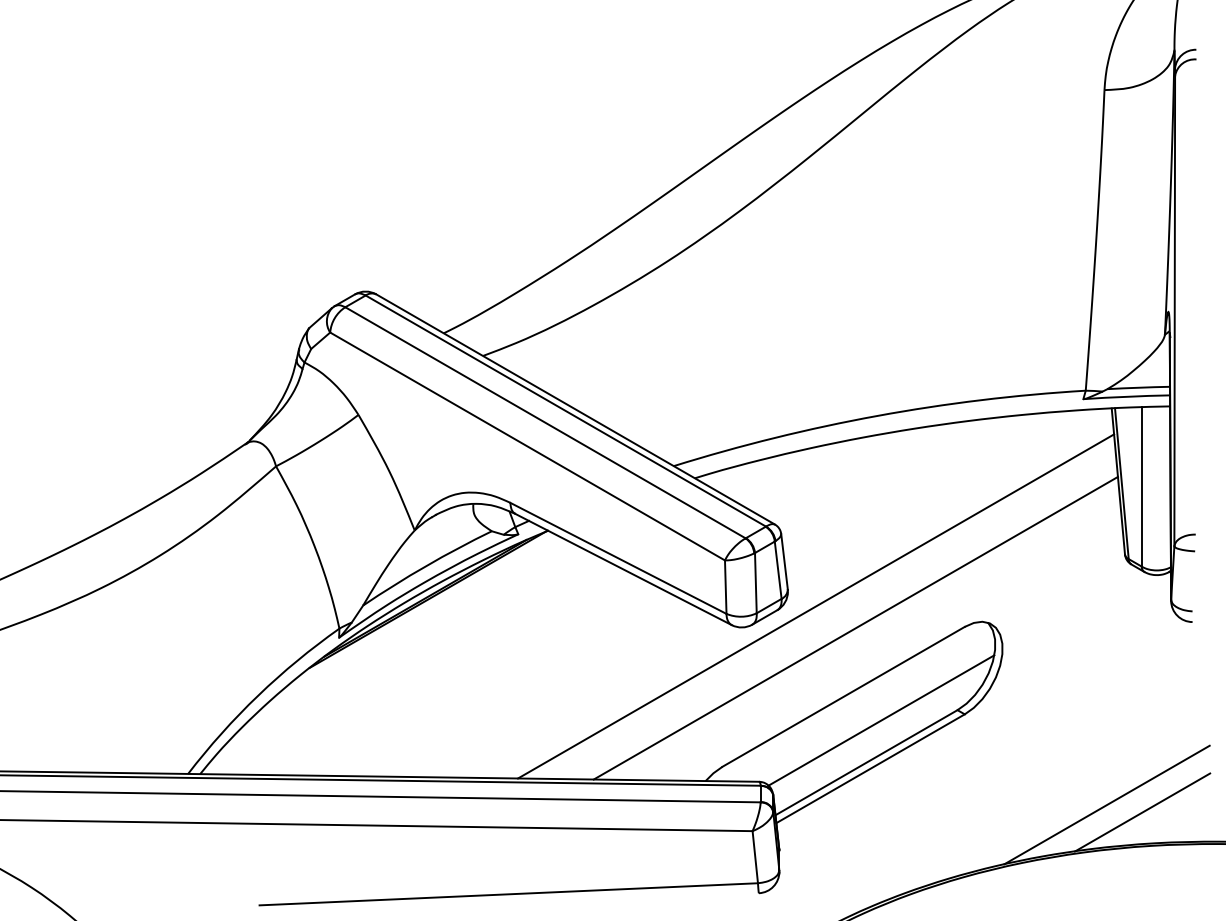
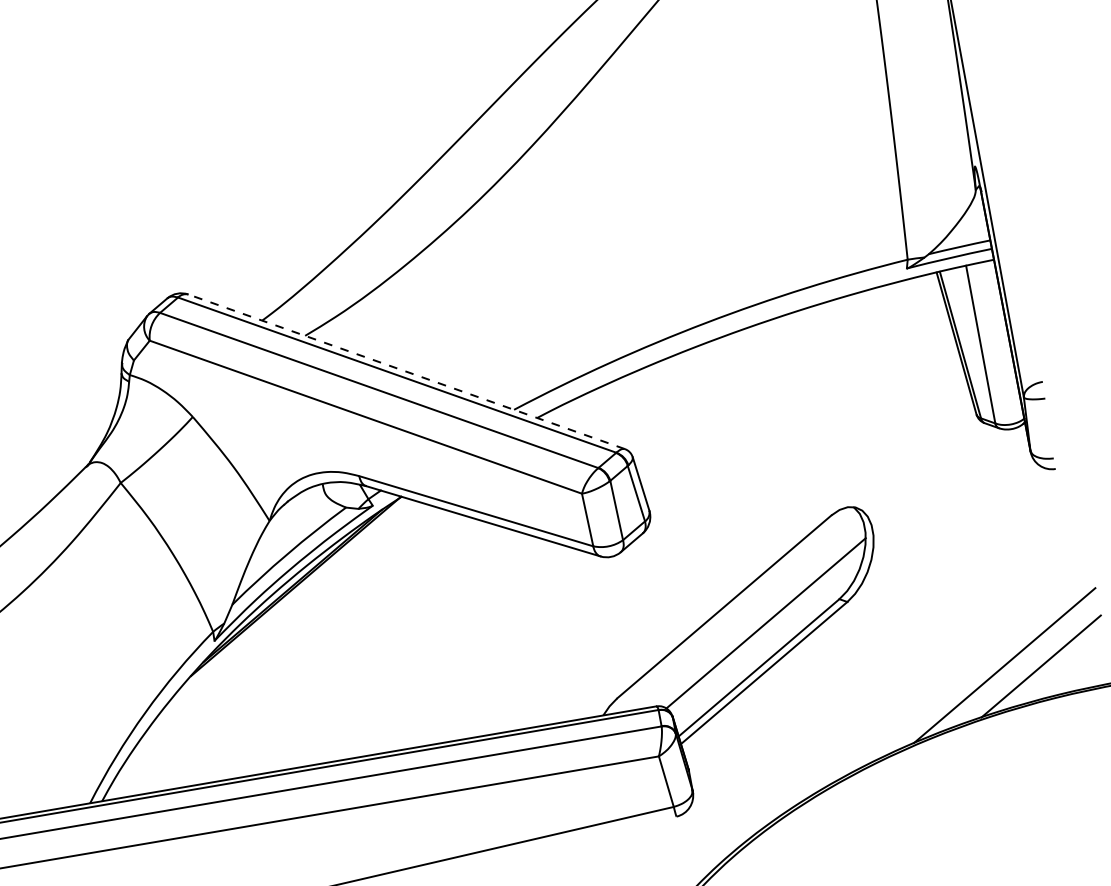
line: (575, 409) -> (406, 371), solid -> dashed
line: (816, 606) -> (680, 522), removed
line: (855, 627) -> (723, 536), removed

